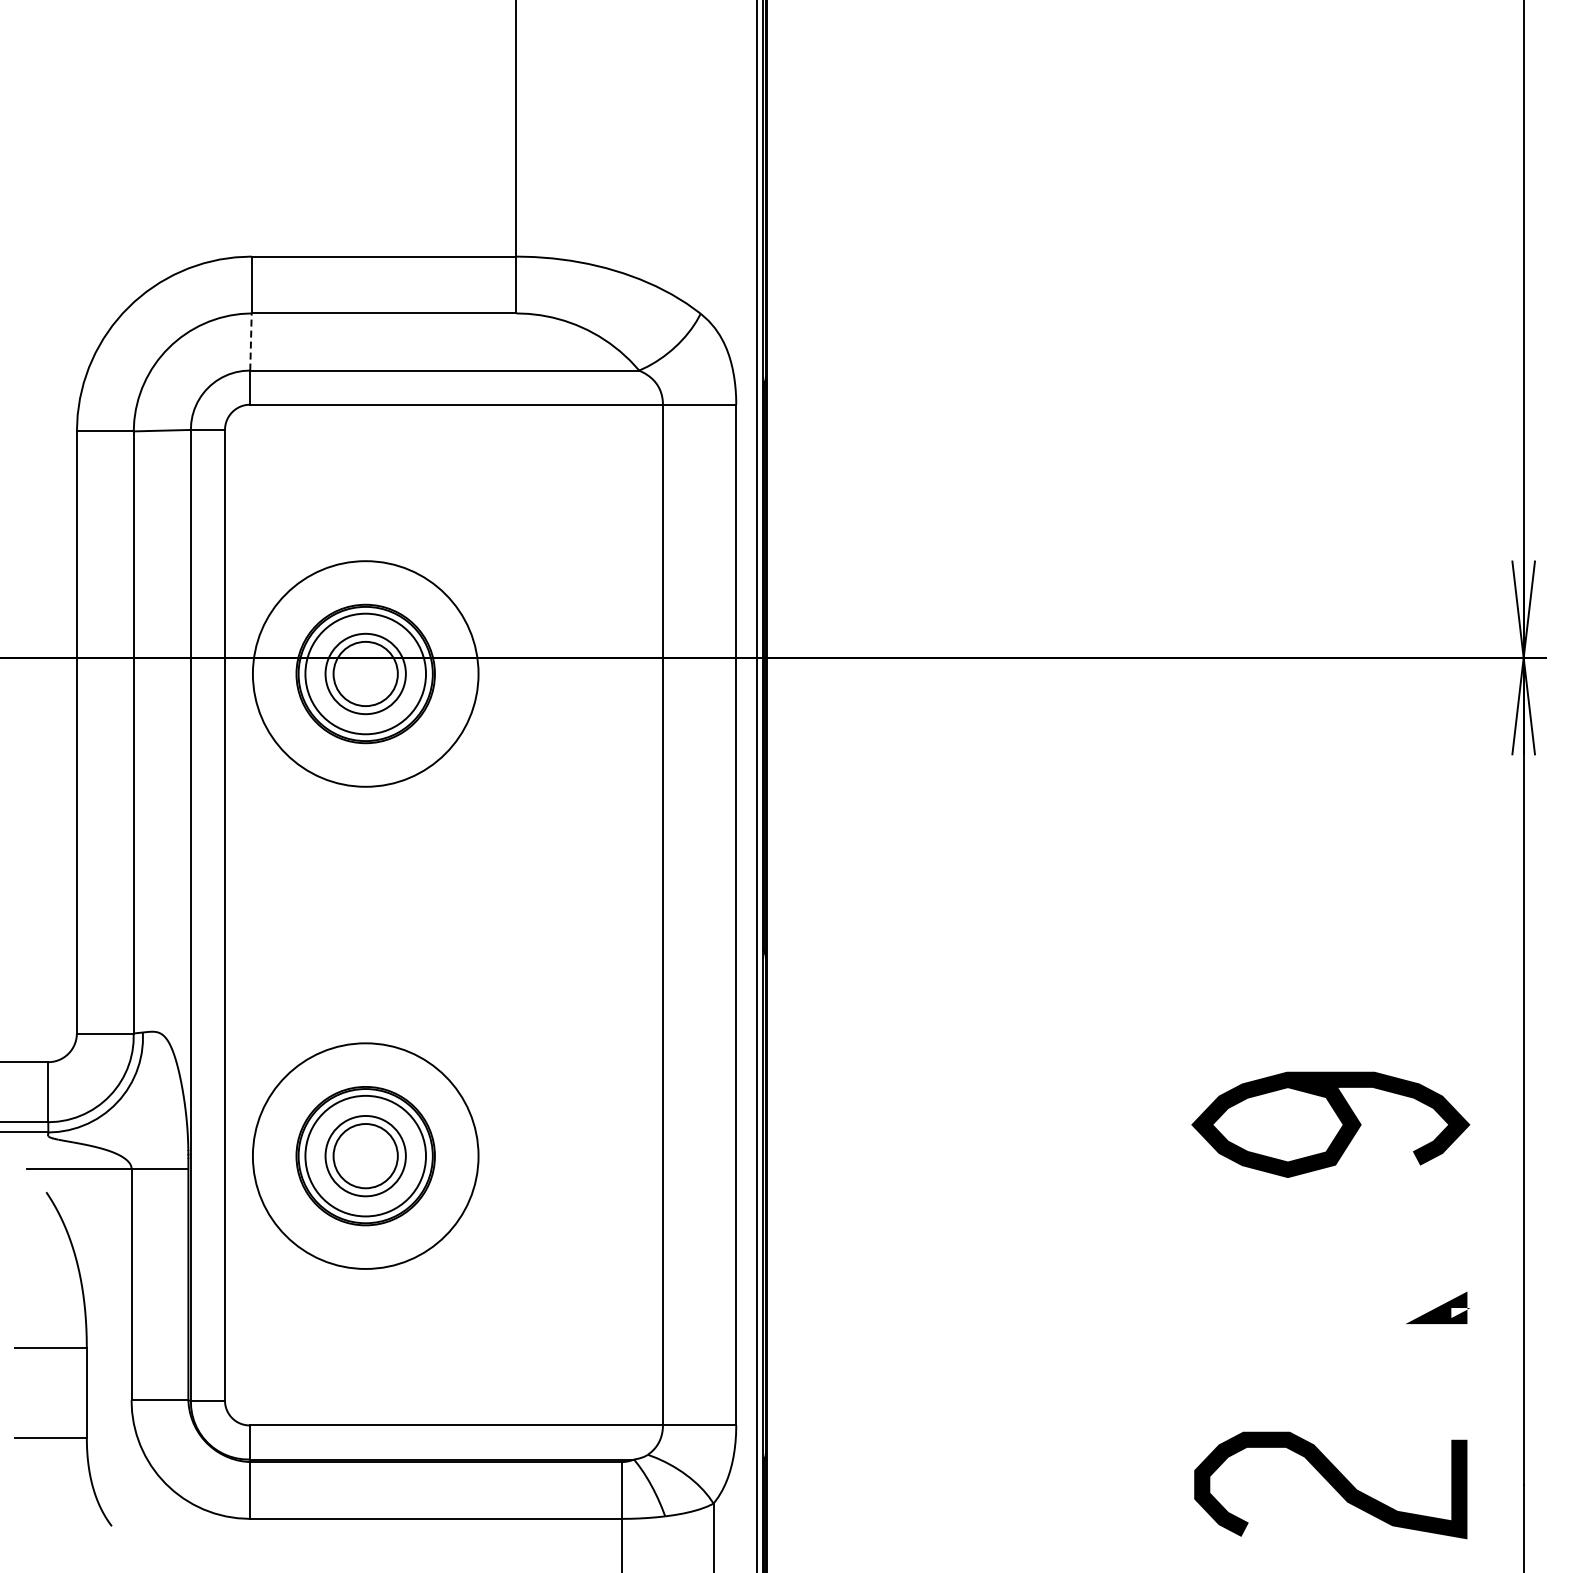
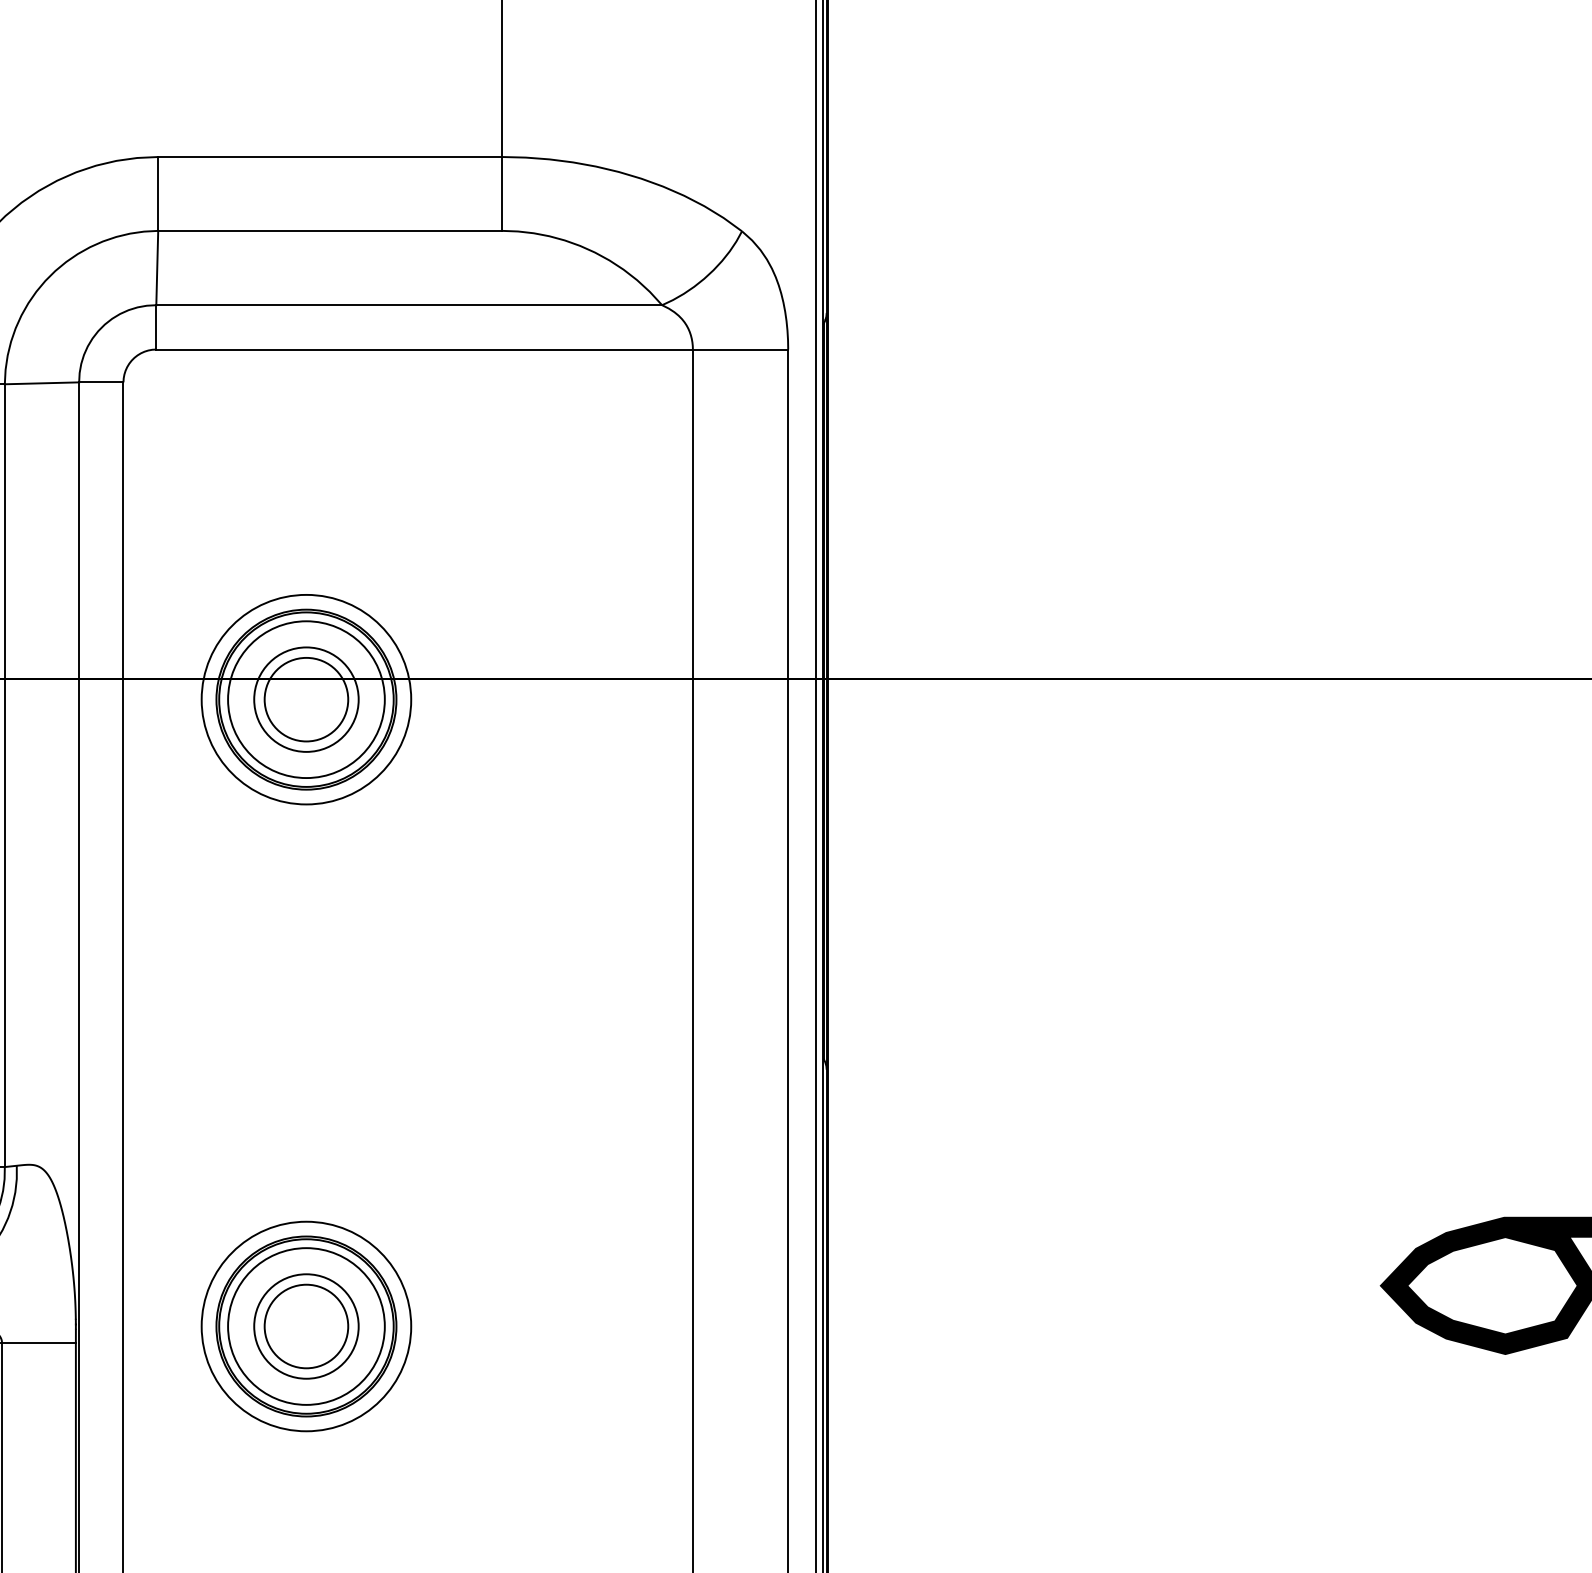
line: (250, 342) -> (156, 268), dashed -> solid
circle: (365, 673) -> (306, 699), size x0.71
circle: (365, 1155) -> (306, 1325), size x0.71

